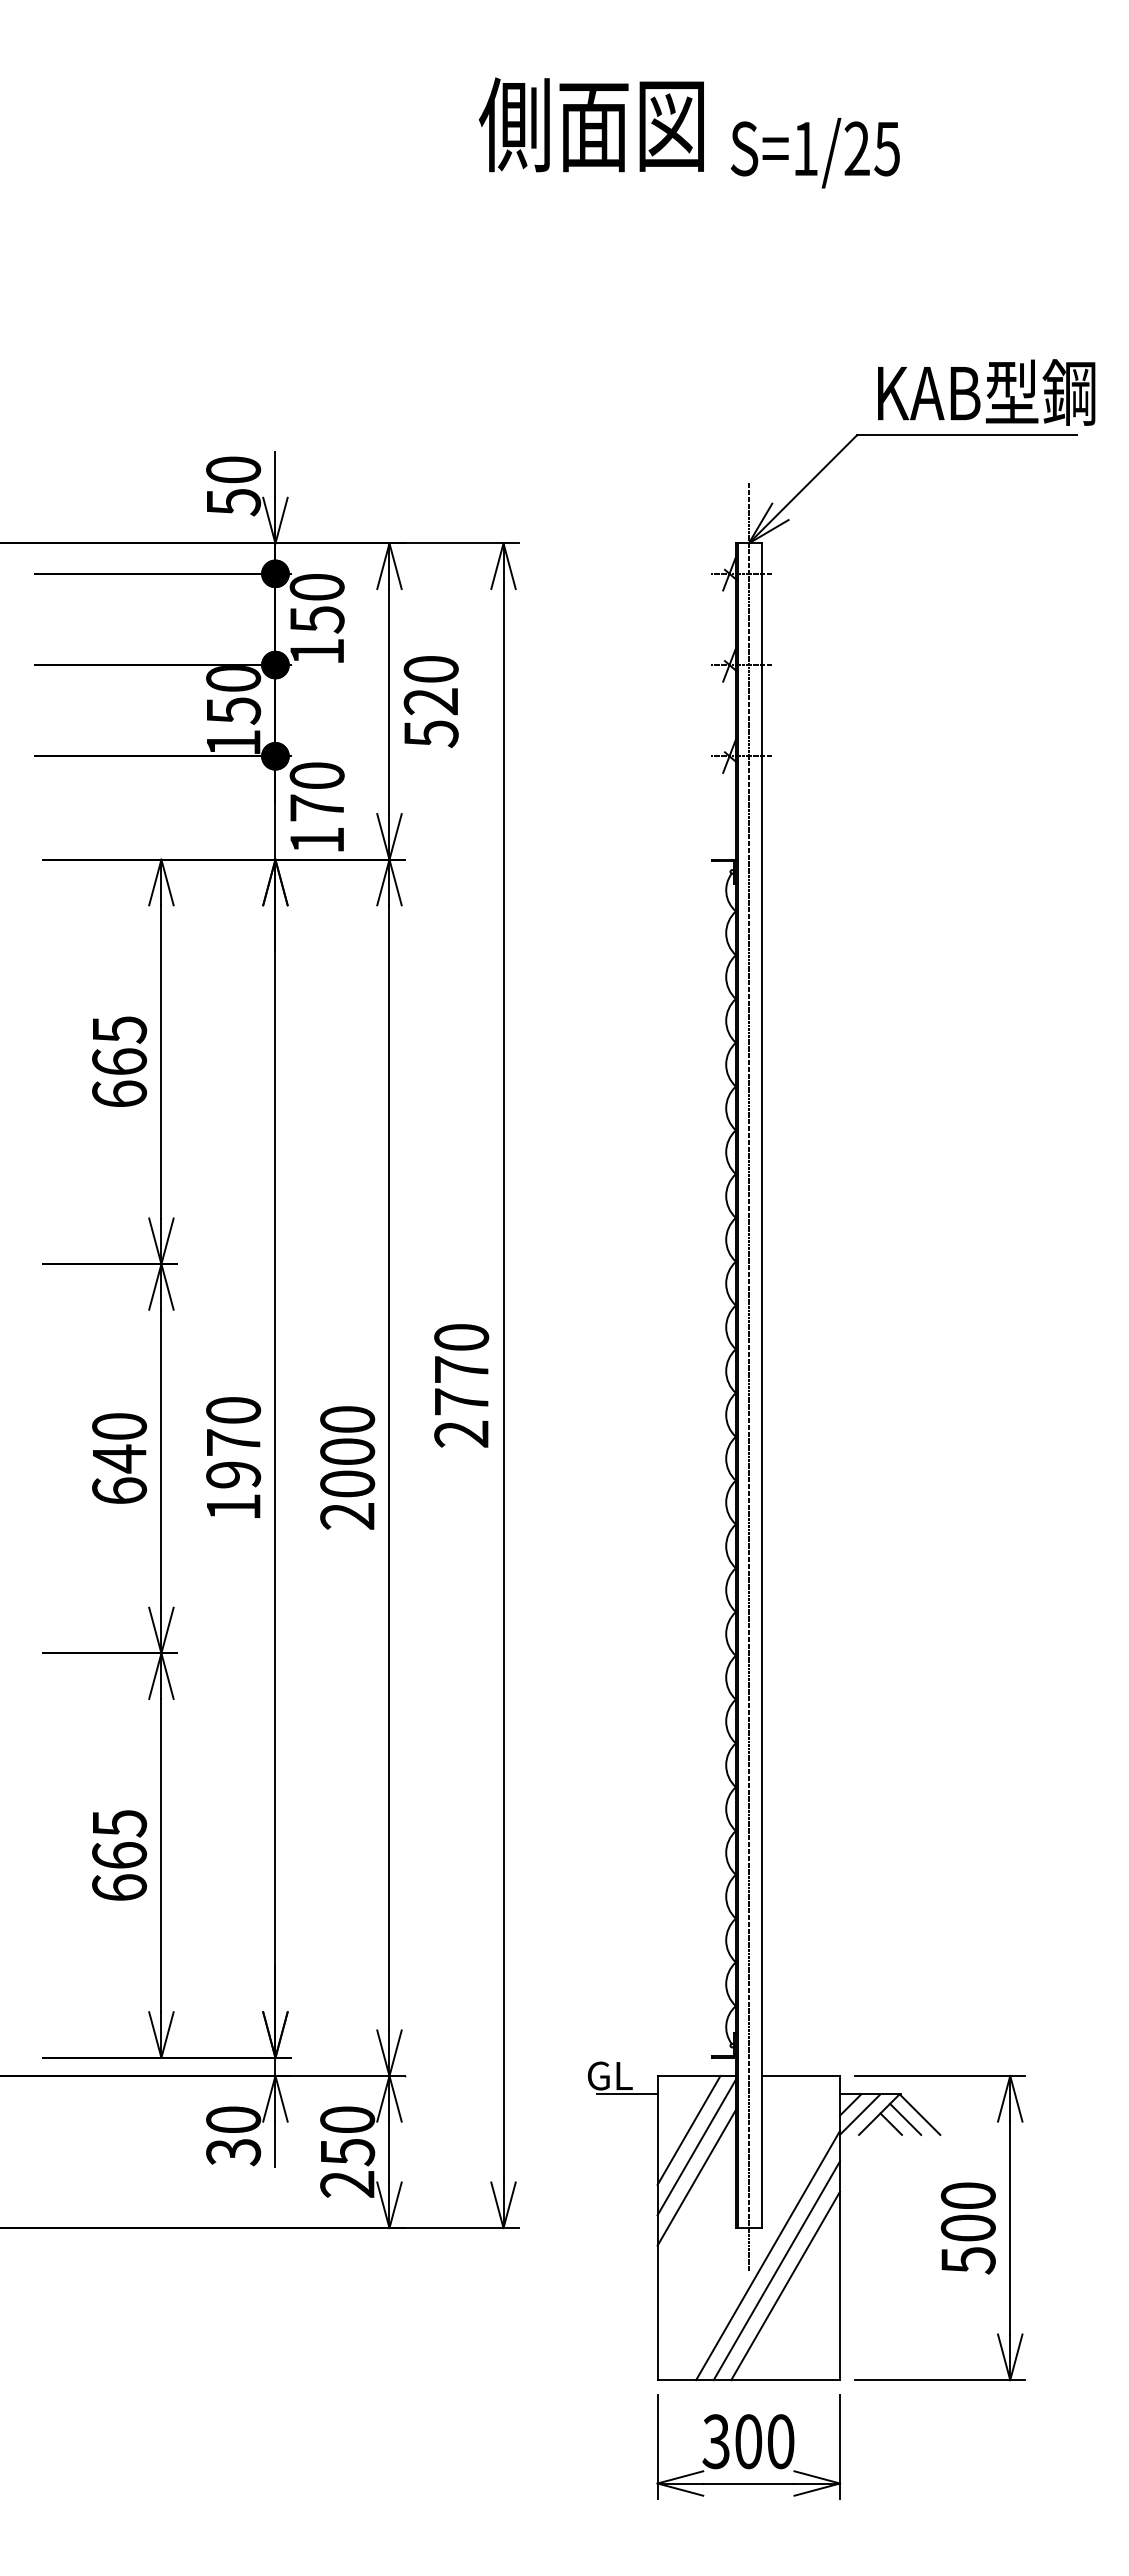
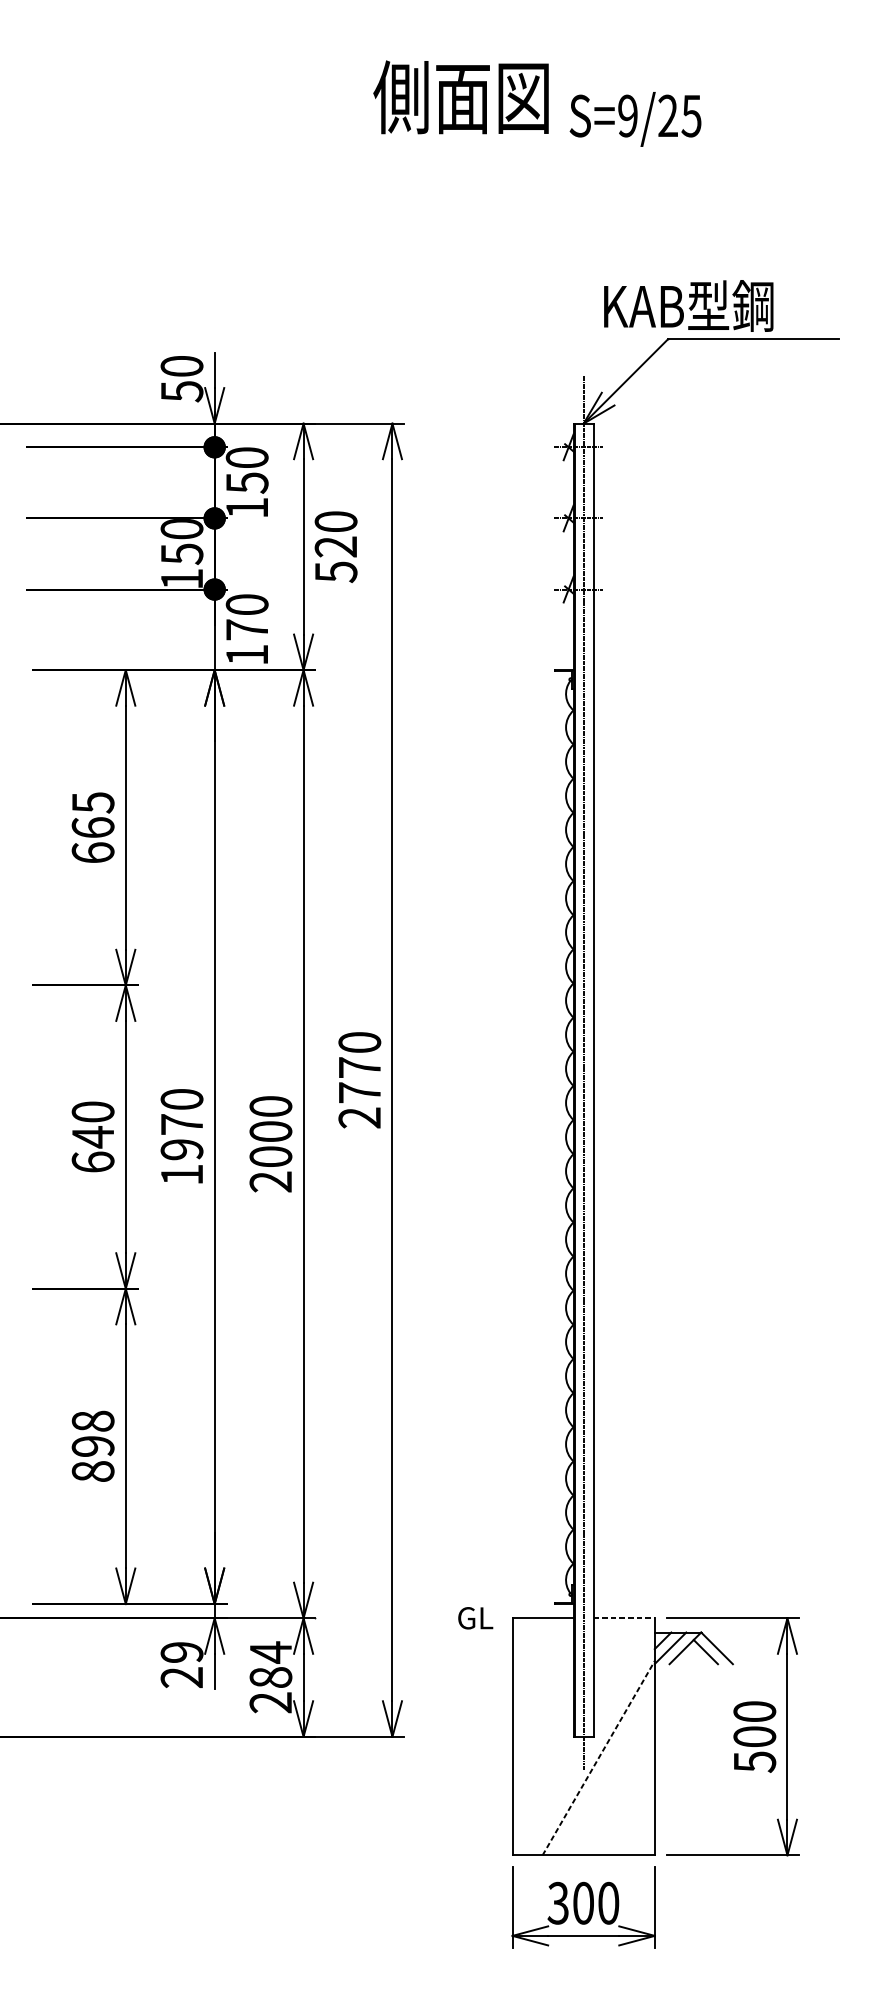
text: (805, 148) -> (627, 115), S=1/25 -> S=9/25
text: (986, 392) -> (688, 305), moved
text: (119, 1855) -> (93, 1446), 665 -> 898
line: (801, 2076) -> (624, 1618), solid -> dashed
line: (626, 2094) -> (488, 1632), removed
line: (890, 2123) -> (694, 1655), removed
line: (688, 2130) -> (536, 1660), removed
text: (347, 2135) -> (270, 1664), 250 -> 284
text: (233, 2136) -> (181, 1665), 30 -> 29
line: (696, 2147) -> (542, 1673), removed
line: (696, 2177) -> (542, 1697), removed
line: (768, 2255) -> (599, 1758), solid -> dashed
line: (776, 2270) -> (605, 1769), removed
line: (785, 2285) -> (612, 1781), removed

